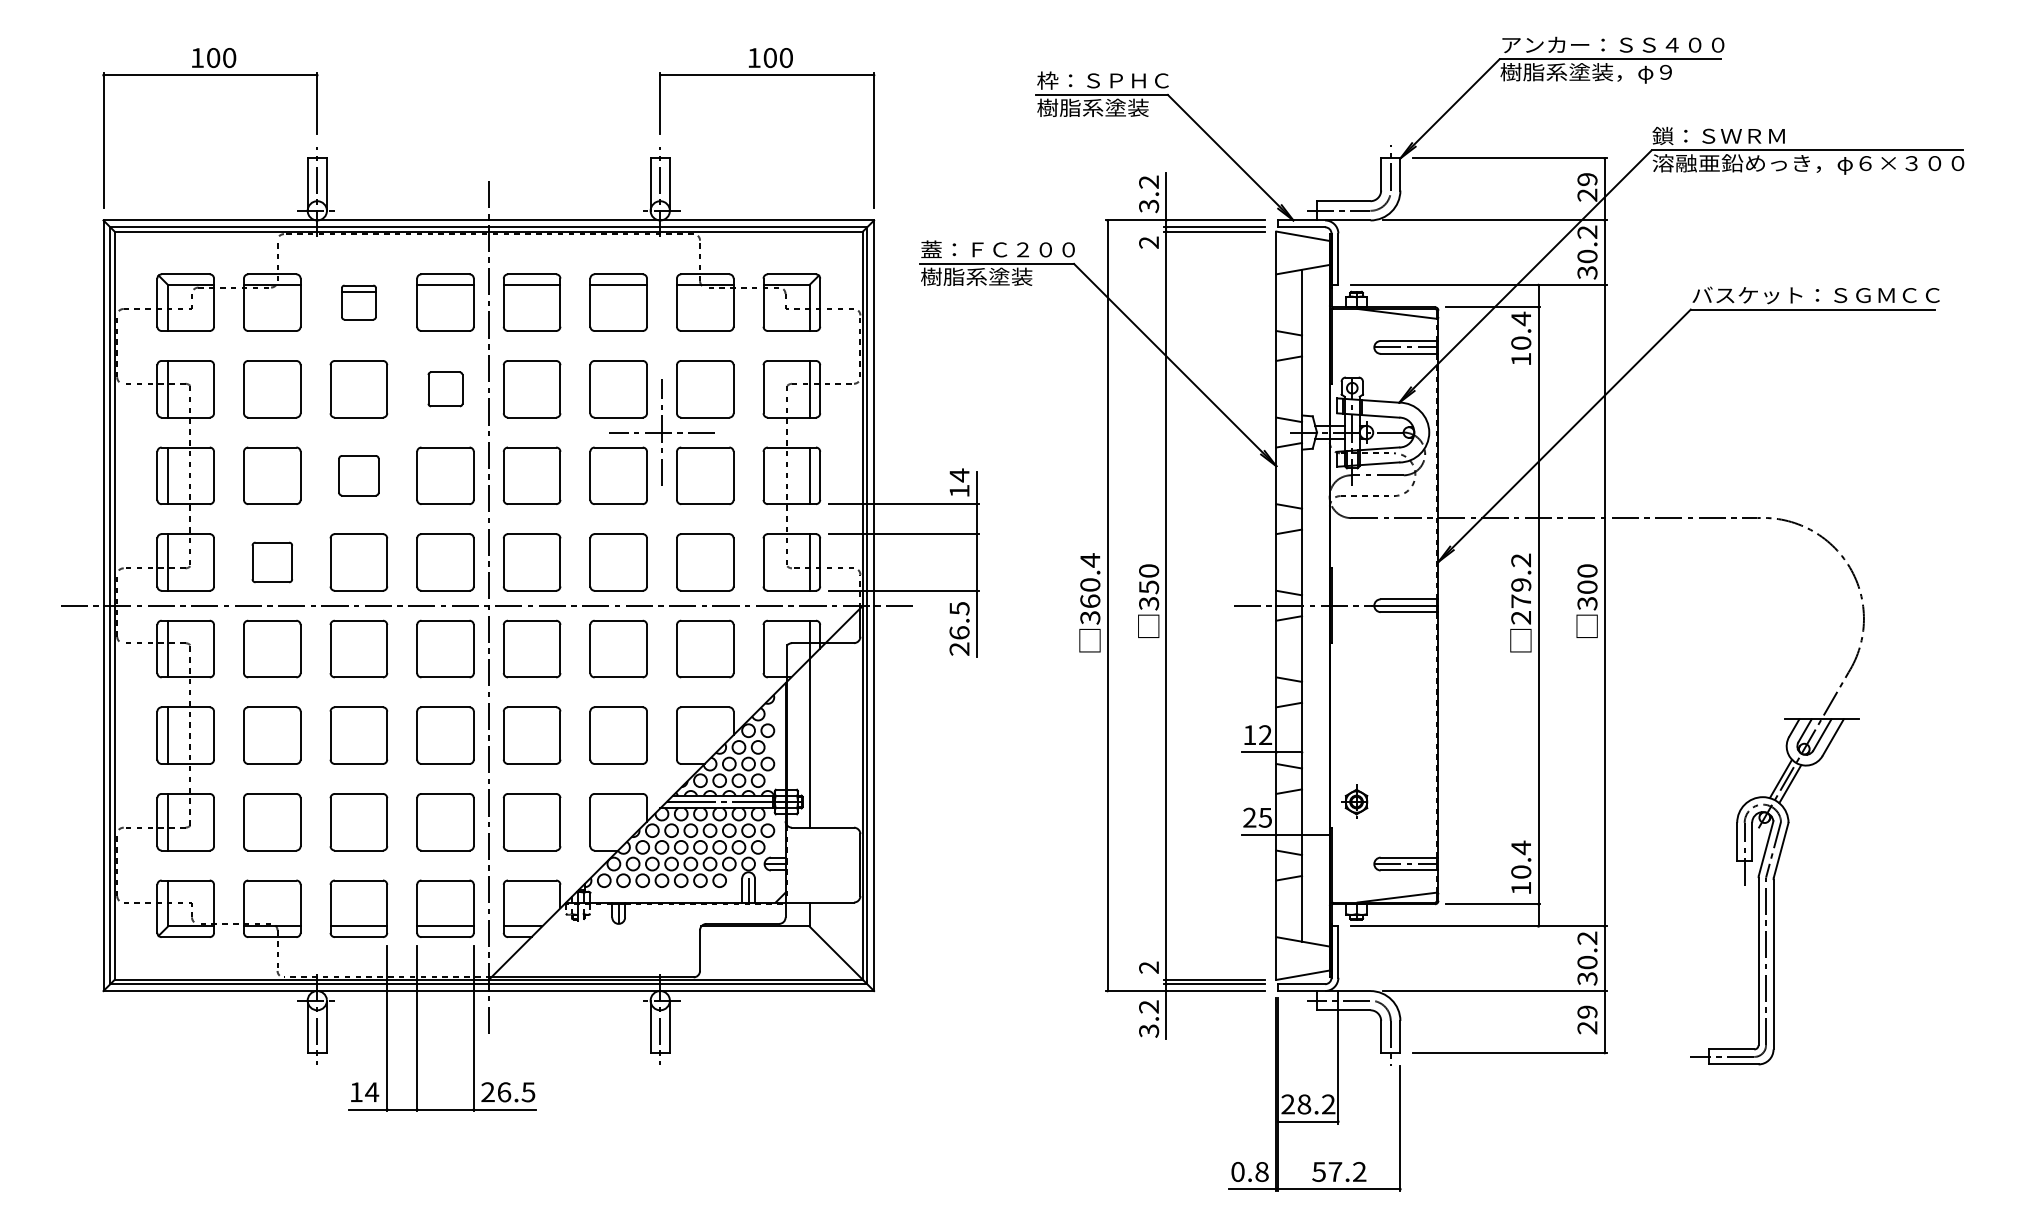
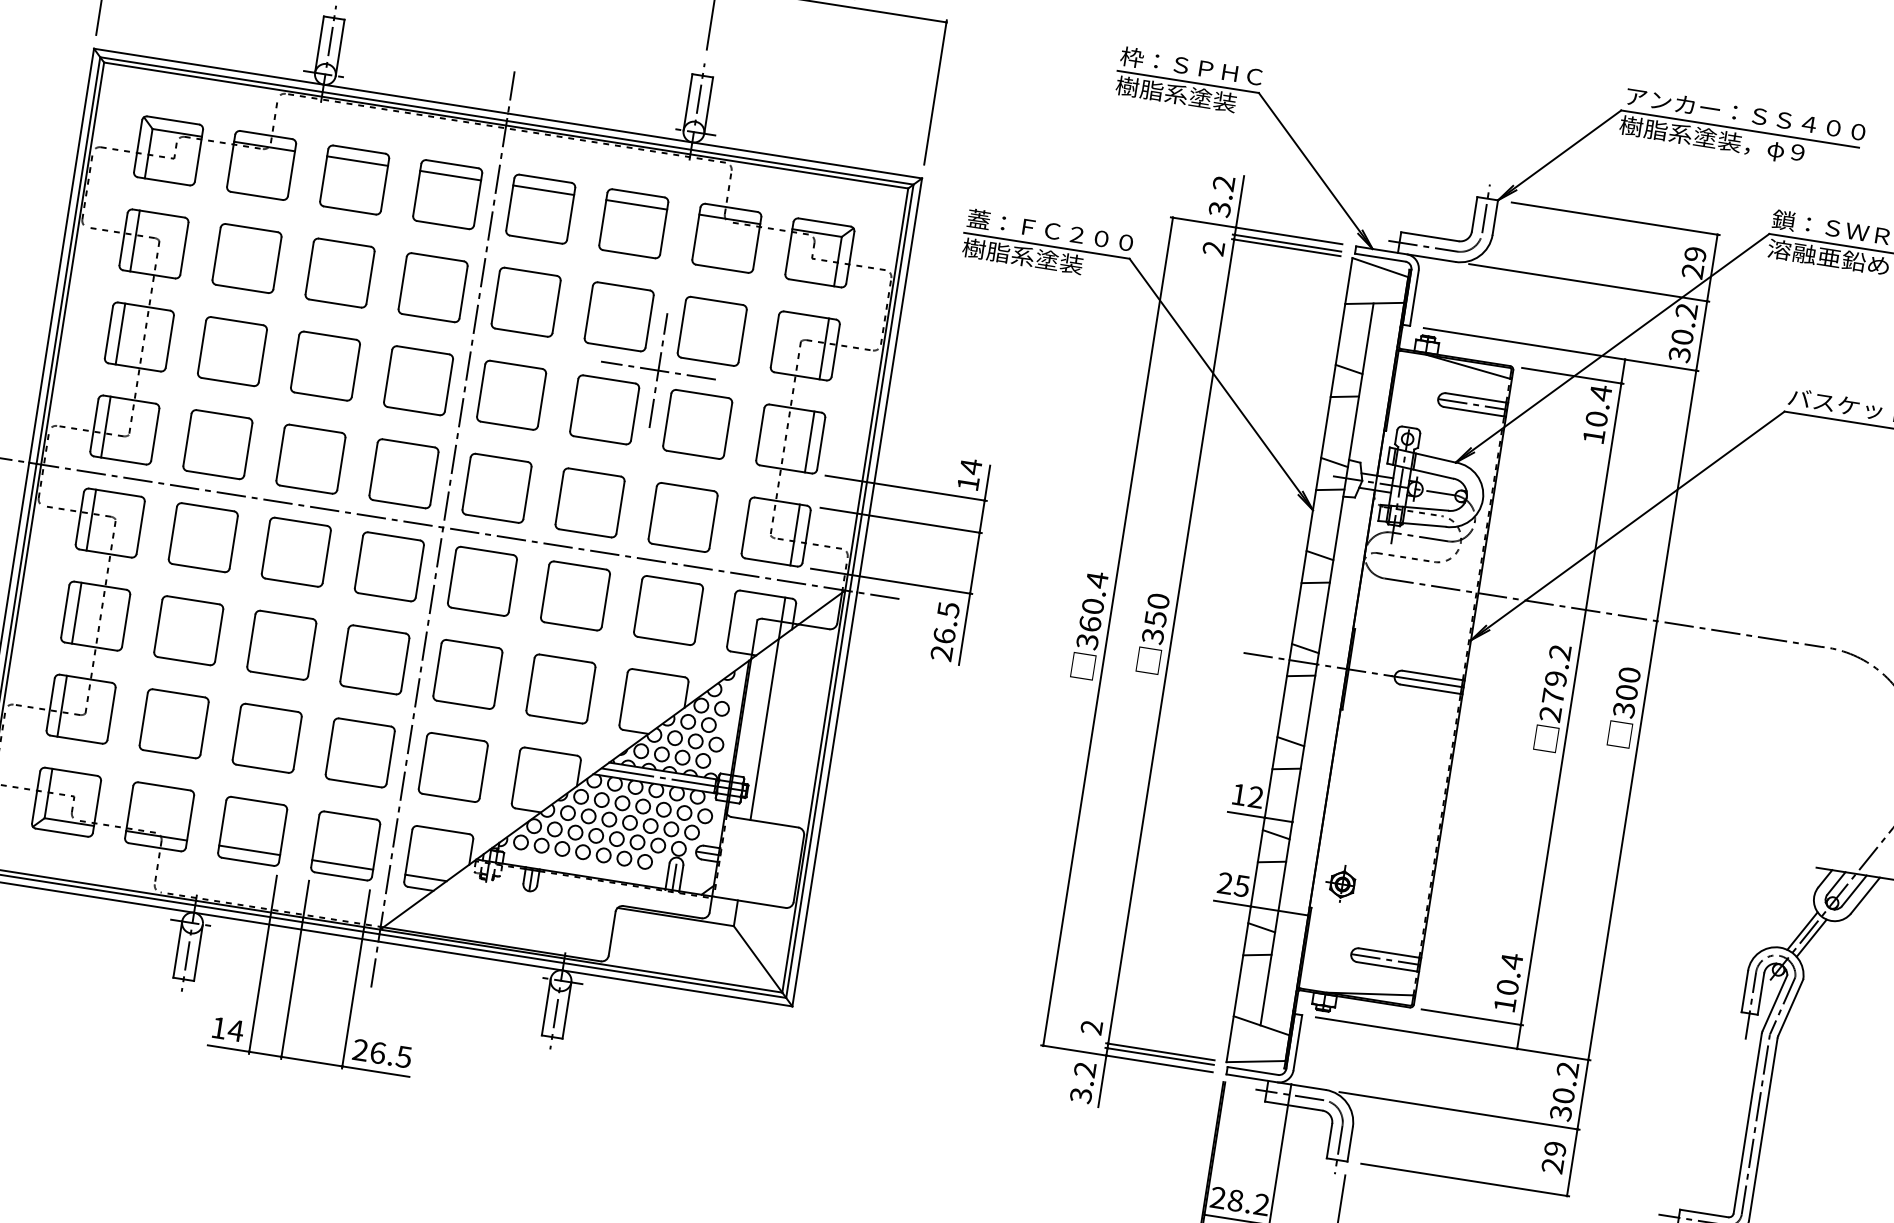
part: (358, 302) -> (354, 179), size x1.67
part: (445, 389) -> (433, 287), size x1.67
part: (358, 475) -> (325, 365), size x1.43
part: (272, 562) -> (218, 444), size x1.43

